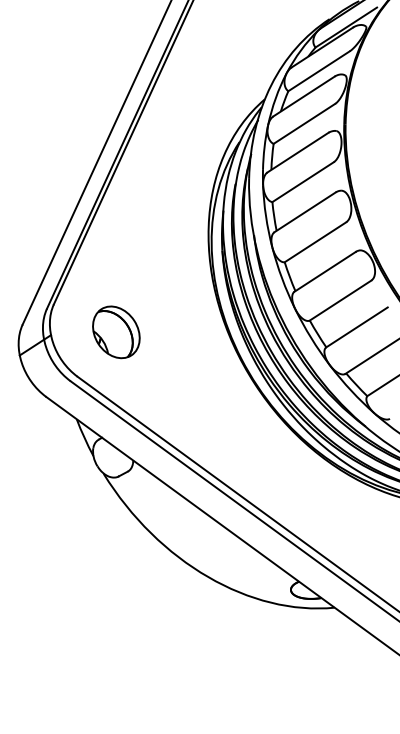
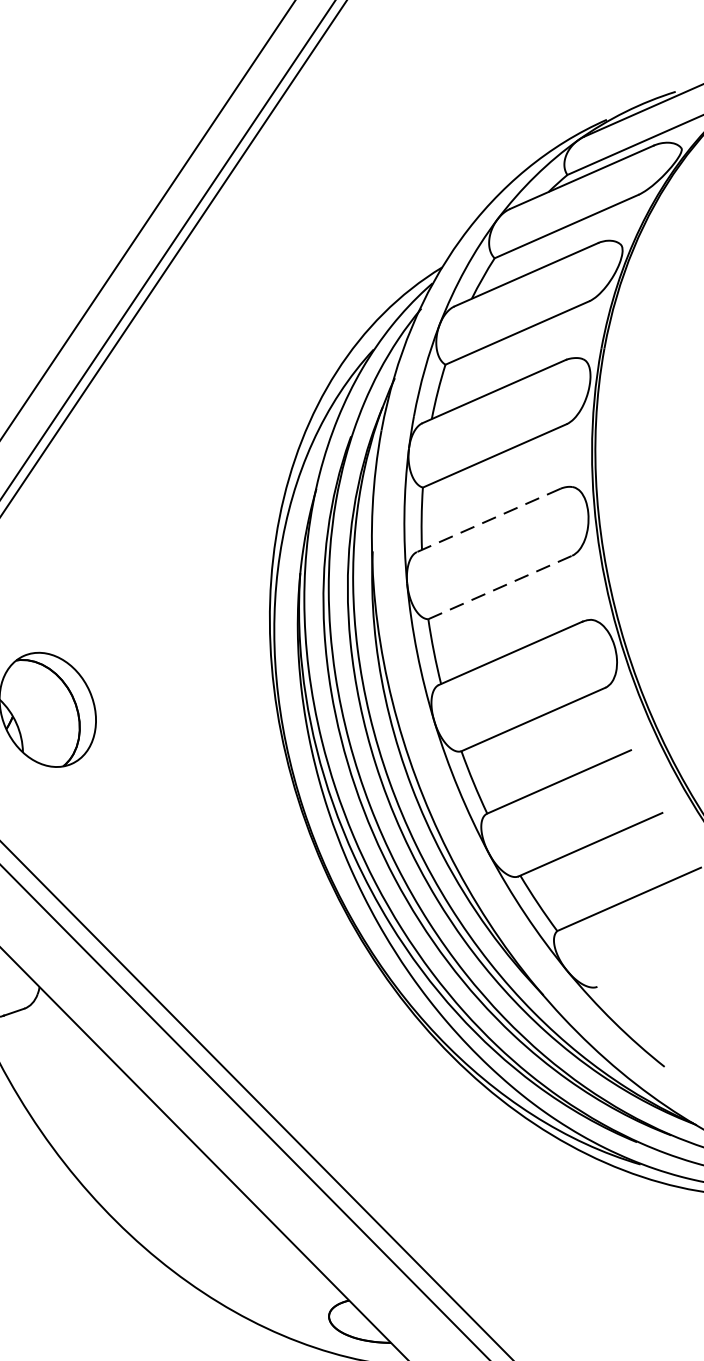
line: (305, 212) -> (489, 520), solid -> dashed
line: (315, 242) -> (500, 587), solid -> dashed

